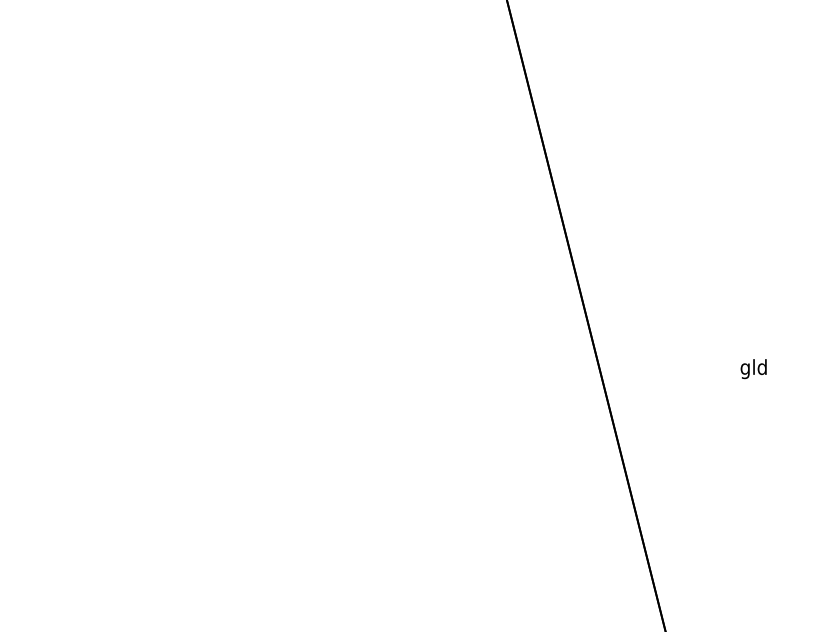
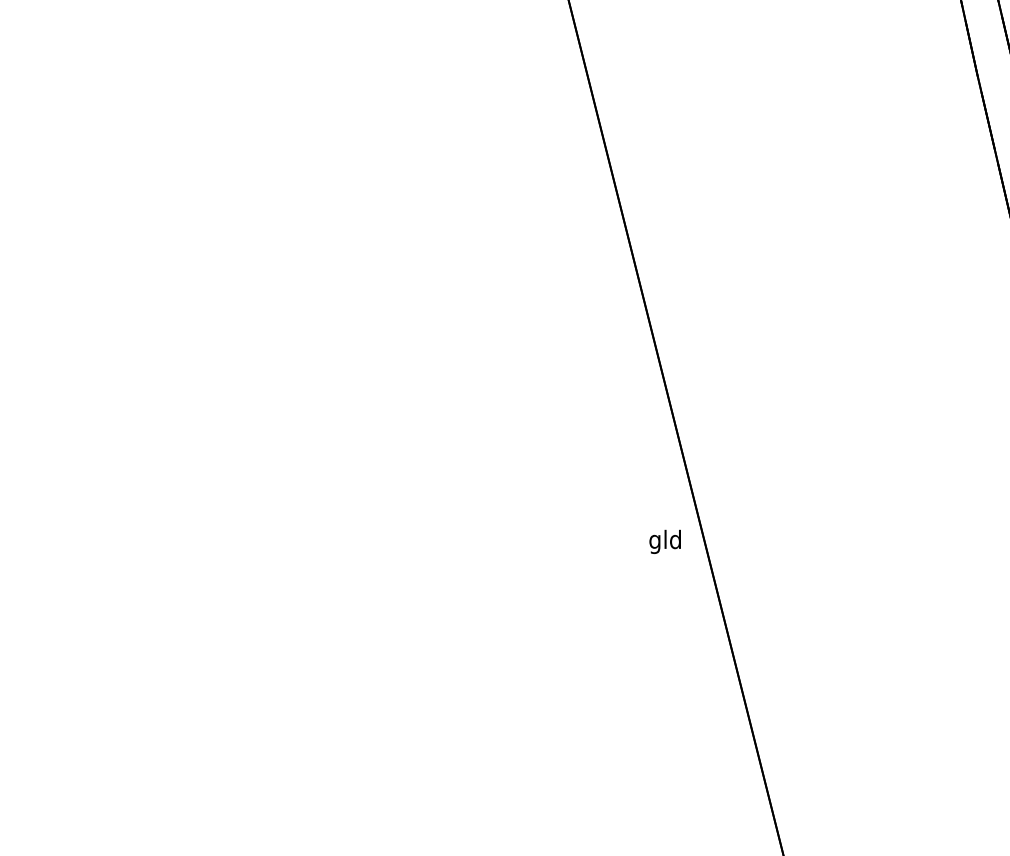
text: (753, 368) -> (664, 541), moved

